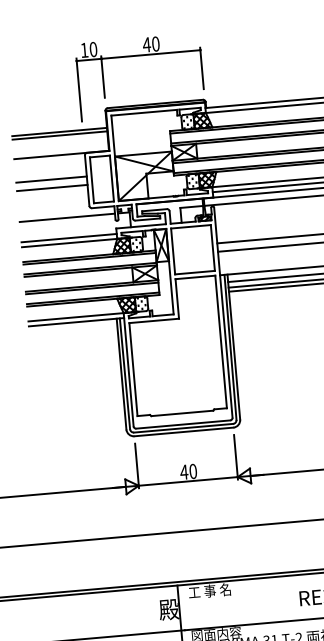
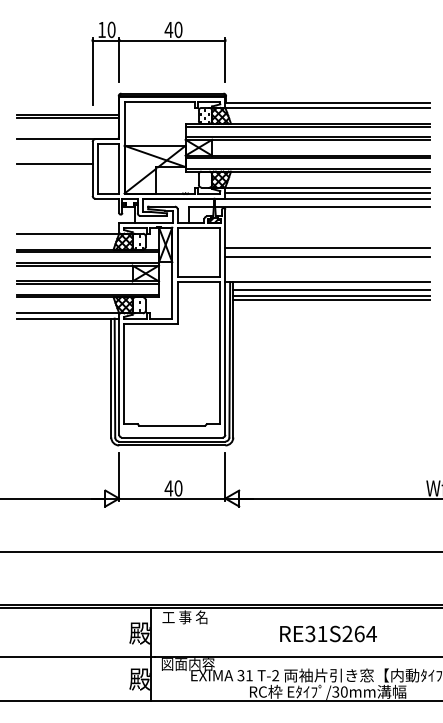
line: (51, 188) -> (54, 173), removed
line: (67, 217) -> (68, 206), removed
line: (69, 238) -> (68, 228), removed

